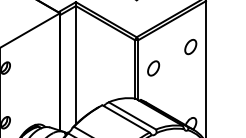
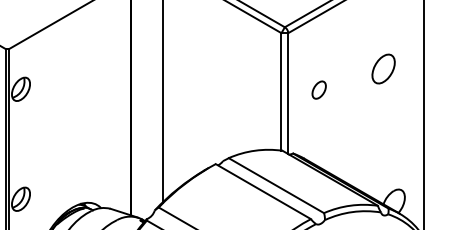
part: (190, 47) -> (383, 70), moved
part: (153, 68) -> (318, 90), size x0.6

